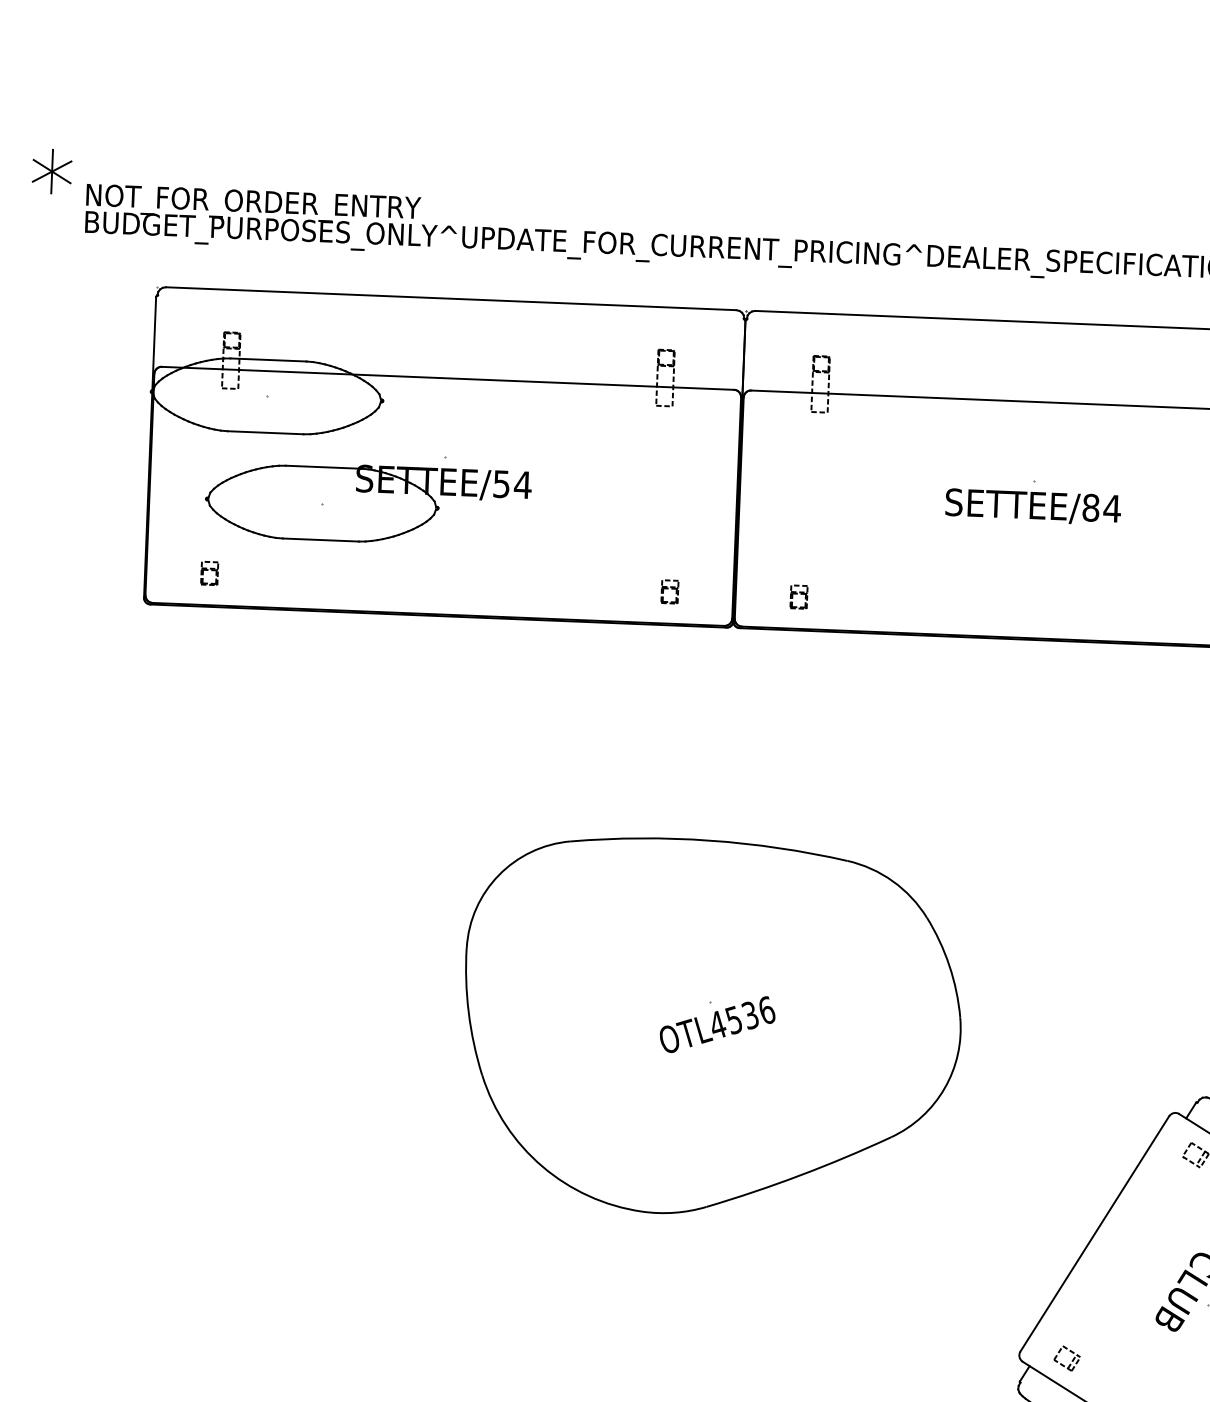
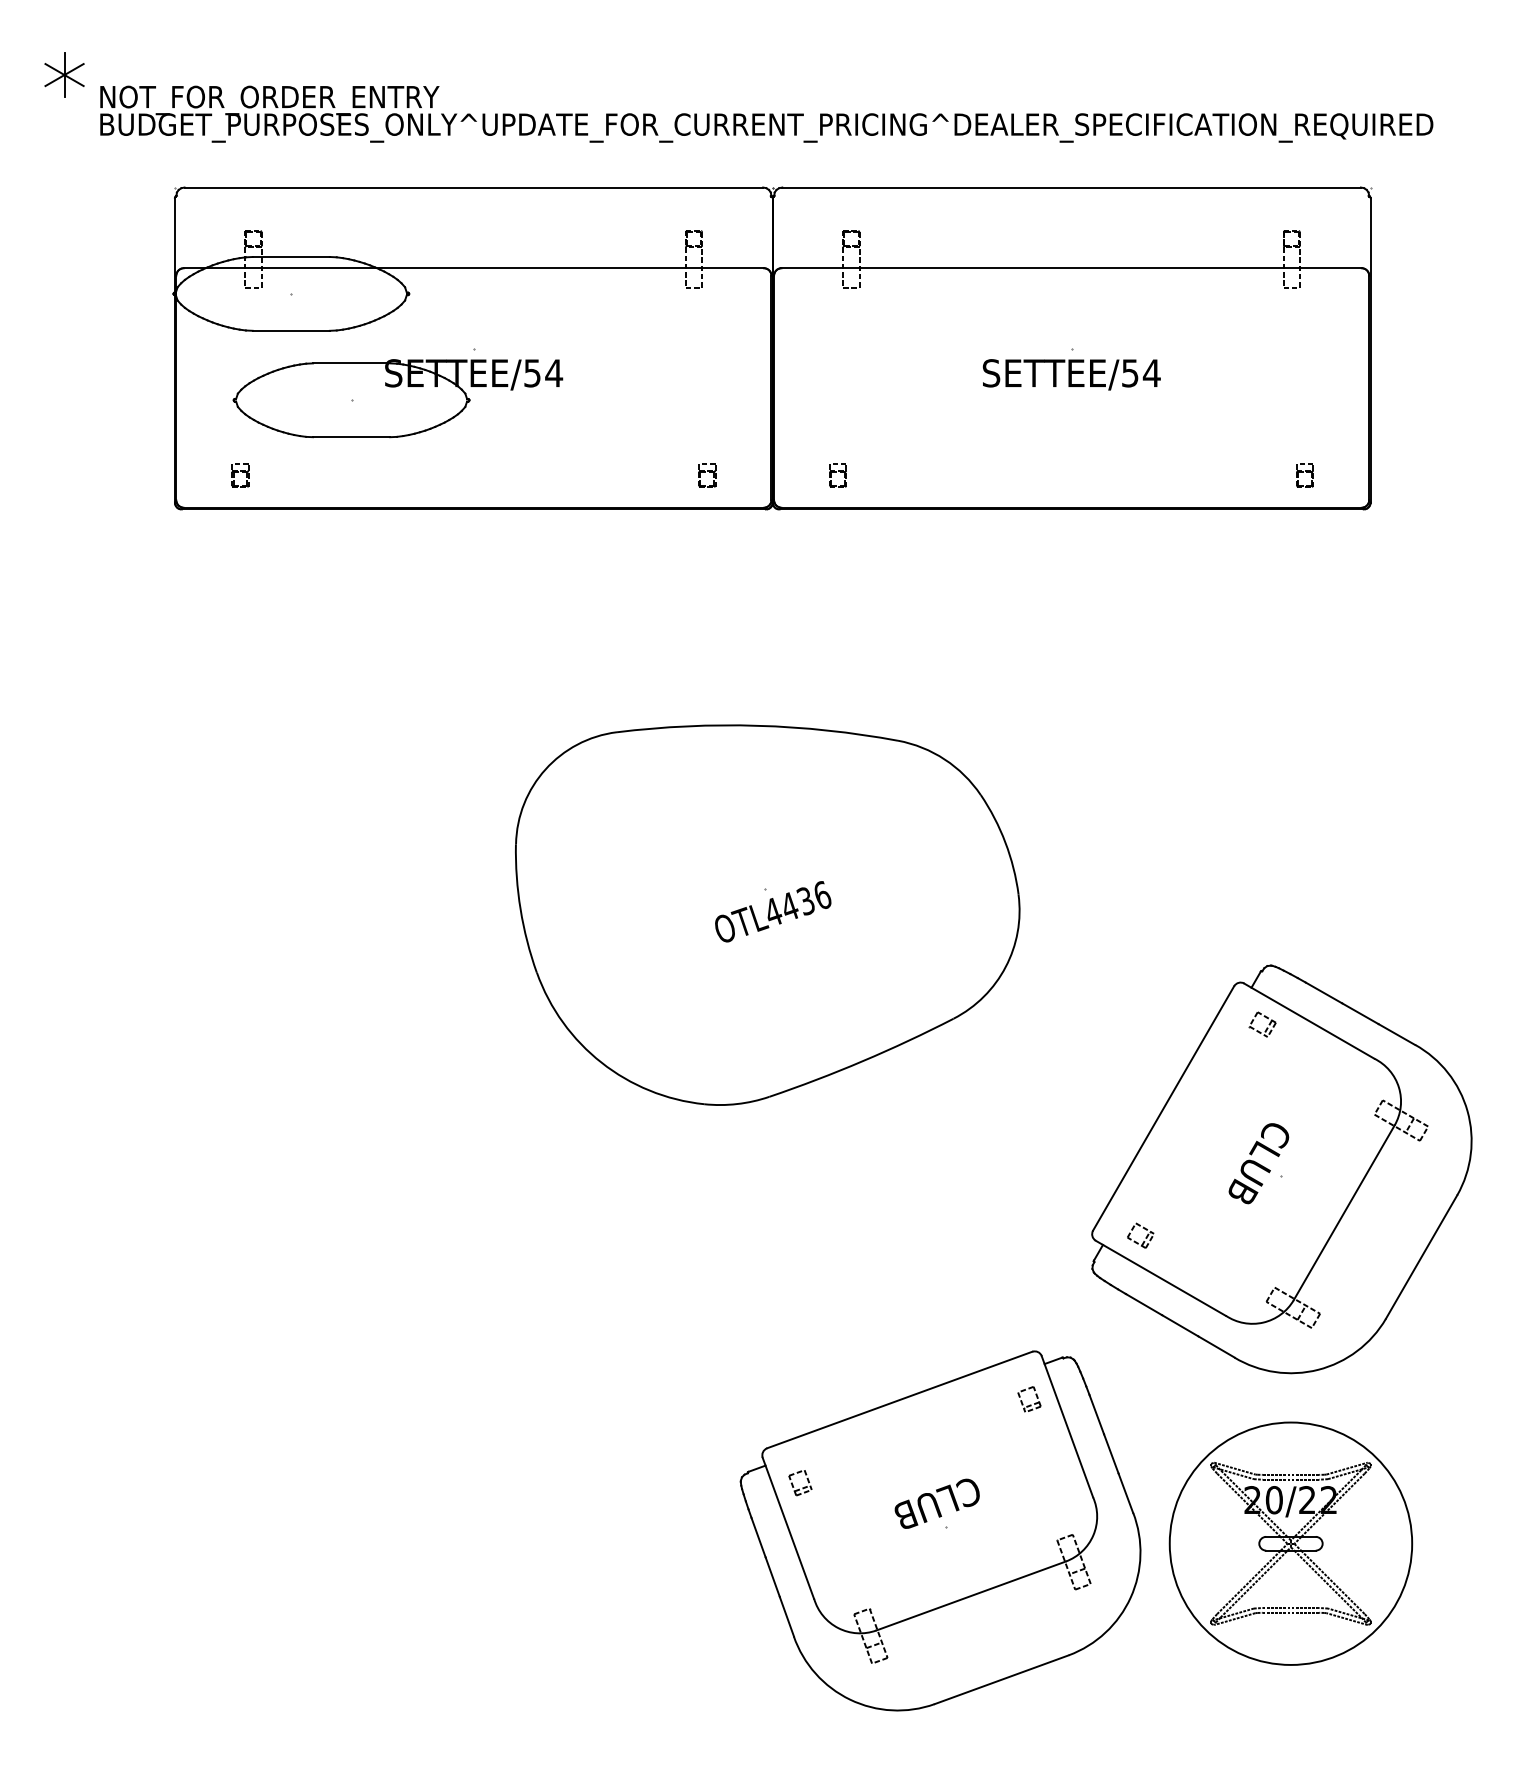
text: (1091, 508) -> (1130, 373), SETTEE/84 -> SETTEE/54
text: (733, 1020) -> (789, 906), OTL4536 -> OTL4436

